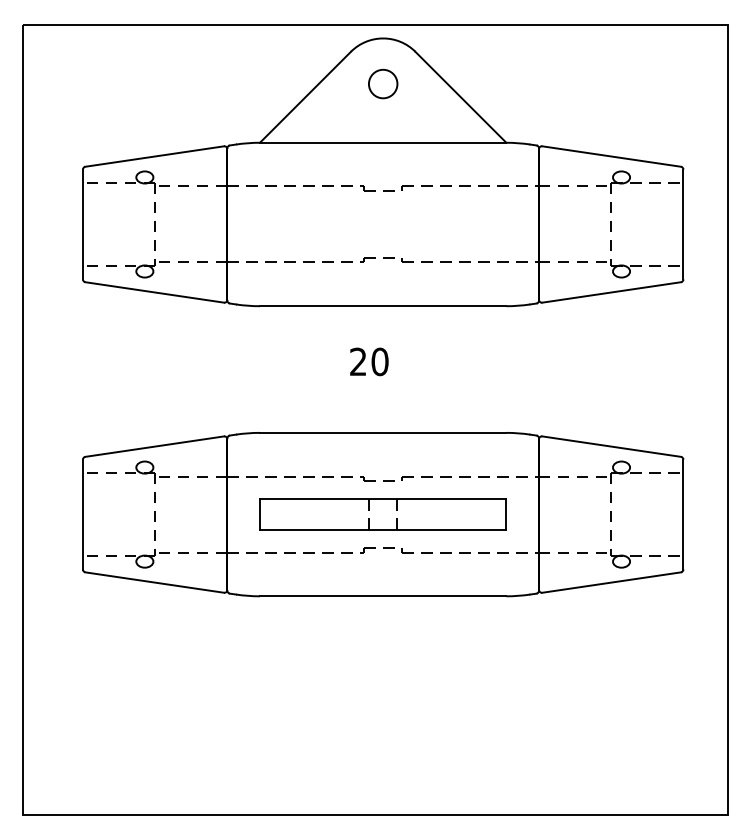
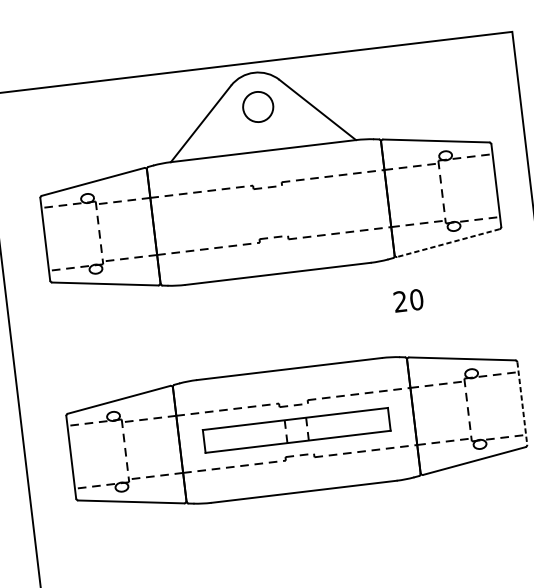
circle: (382, 83) -> (257, 106), size x1.4
line: (611, 292) -> (448, 243), solid -> dashed
text: (369, 361) -> (408, 300), moved
line: (683, 514) -> (522, 403), solid -> dashed

